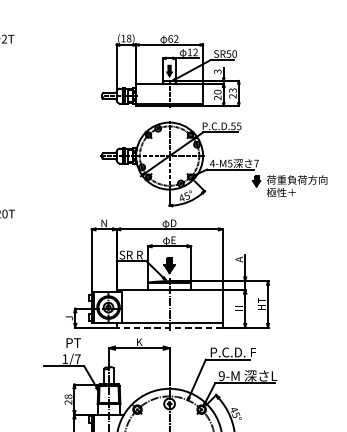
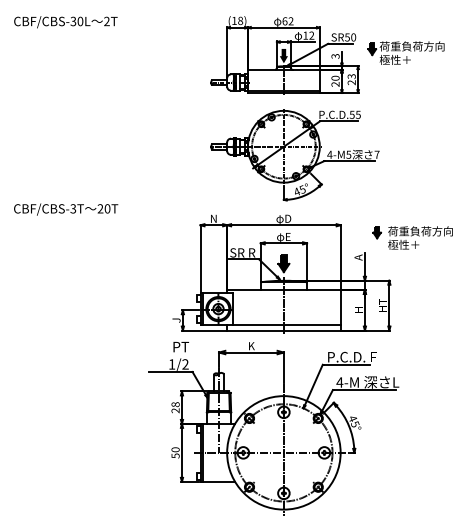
part: (283, 68) -> (405, 52), added
part: (289, 185) -> (412, 237), moved
line: (169, 327) -> (283, 330), dashed -> solid
text: (77, 359) -> (185, 364), 1/7 -> 1/2
text: (221, 376) -> (339, 382), 9-M -> 4-M

